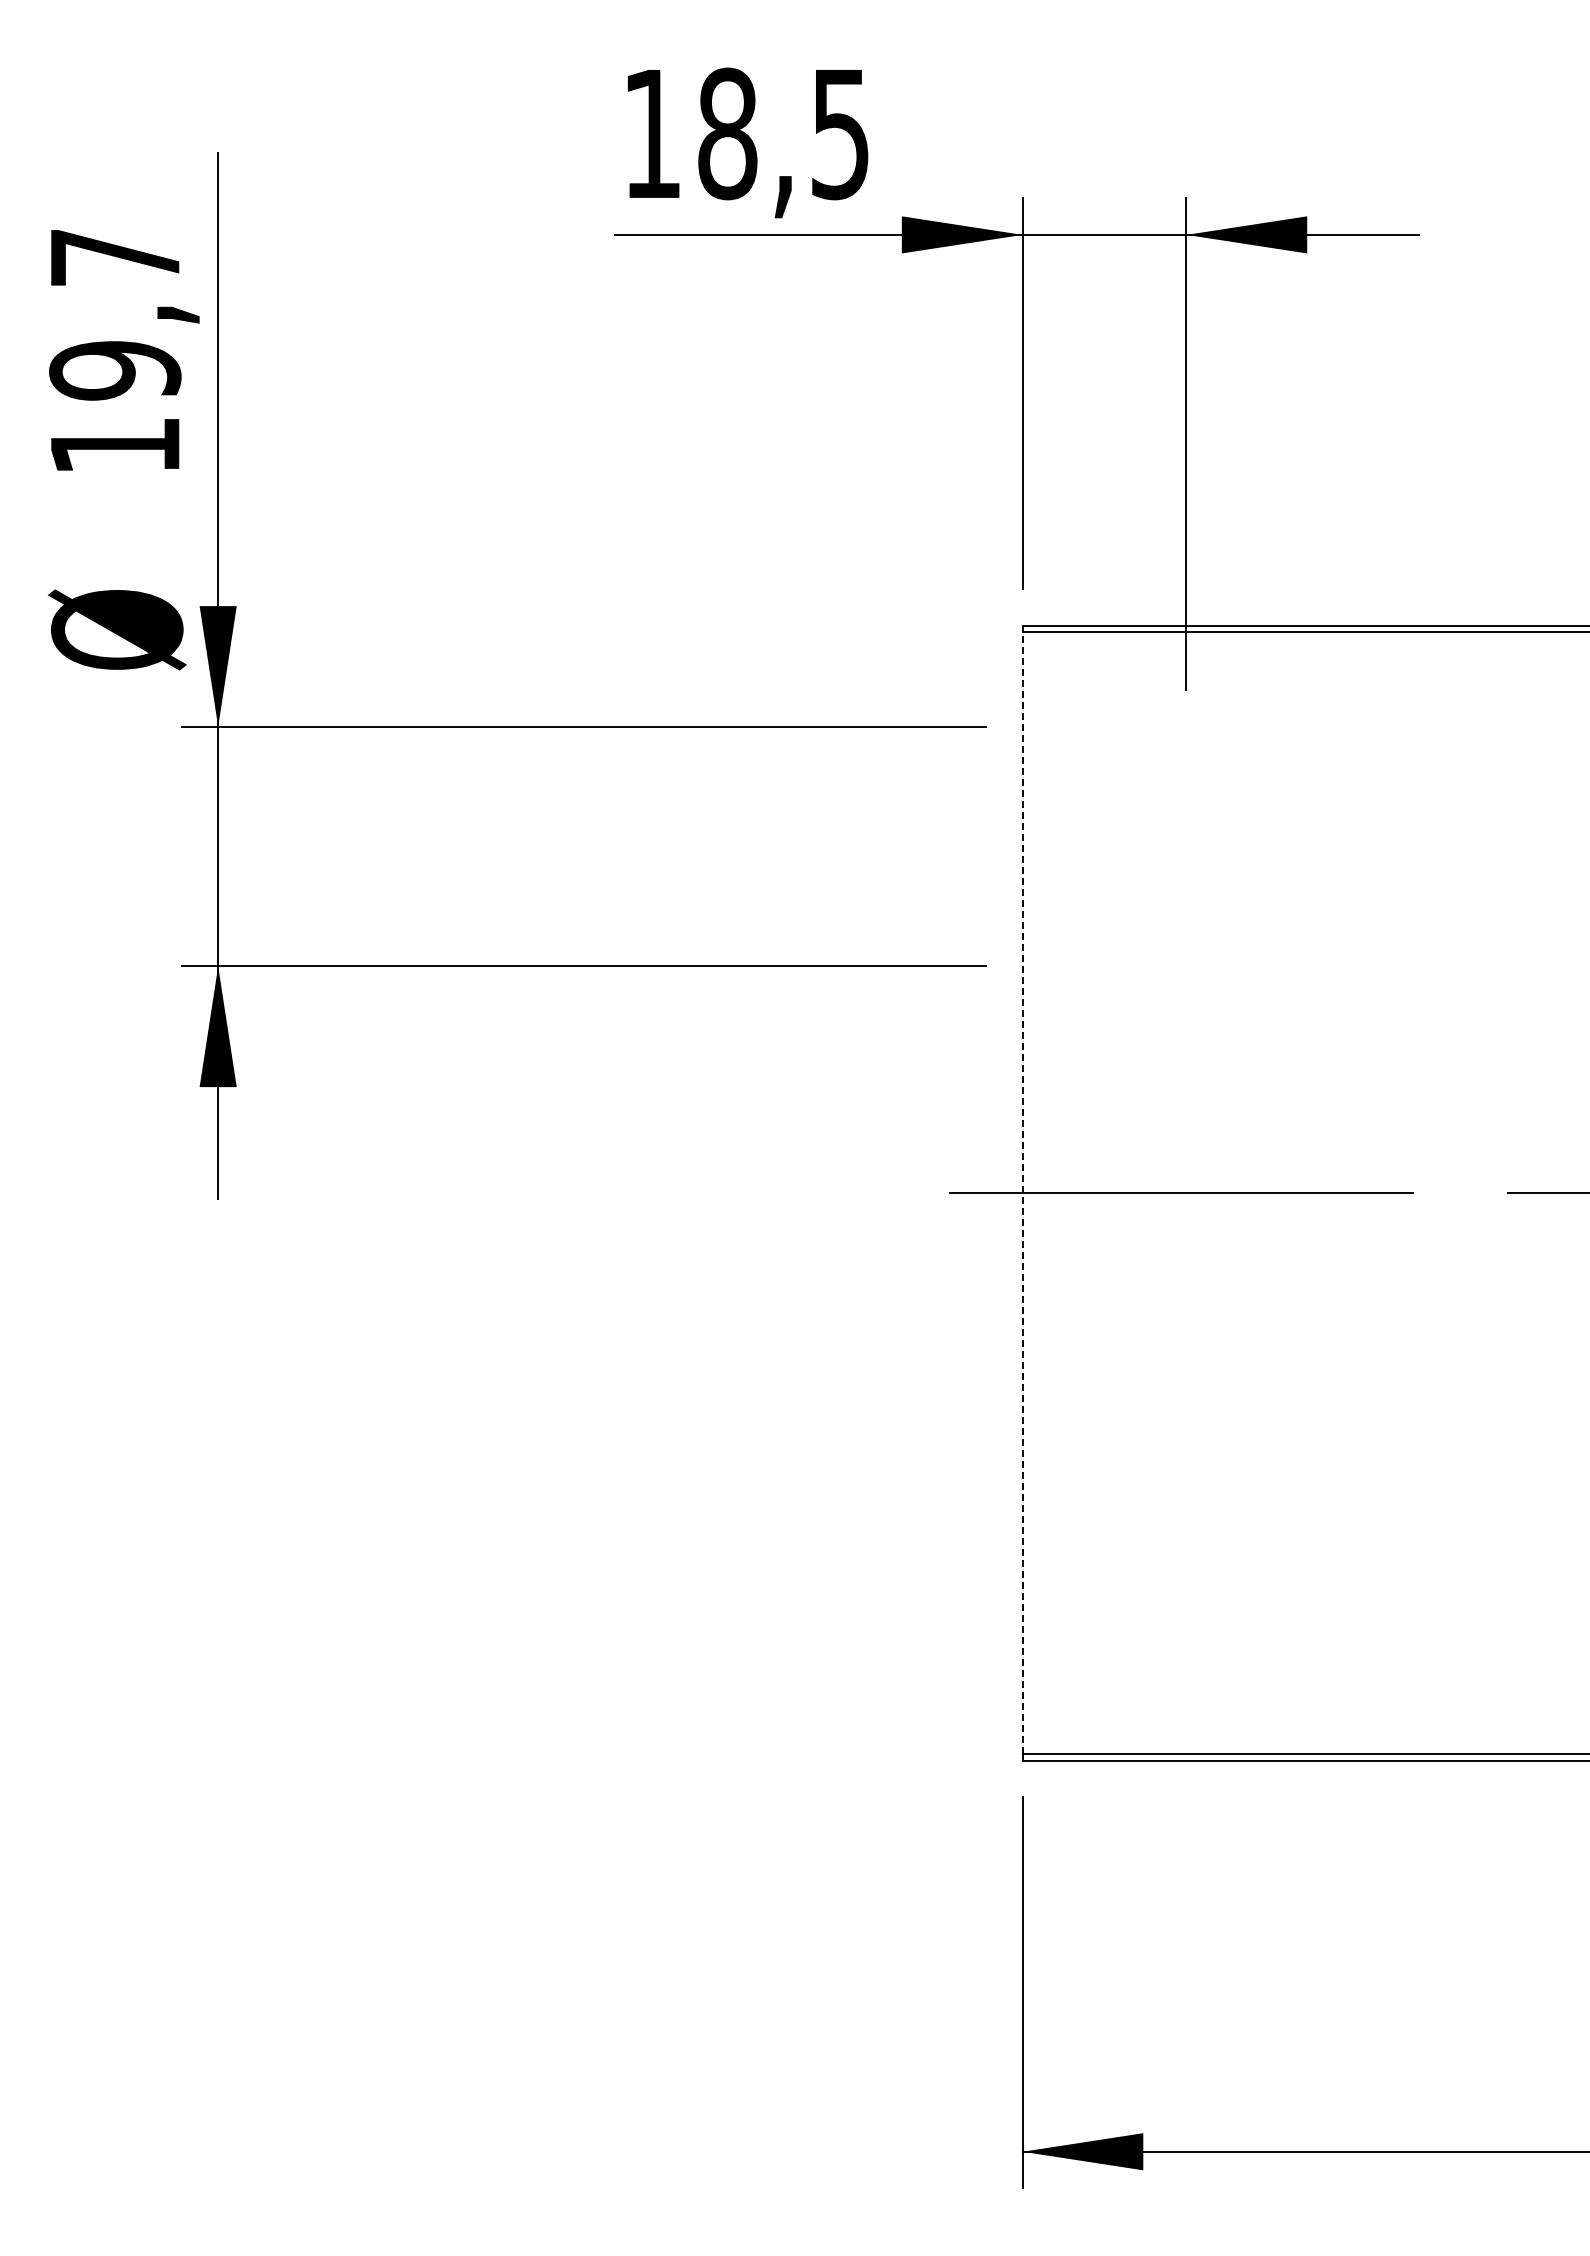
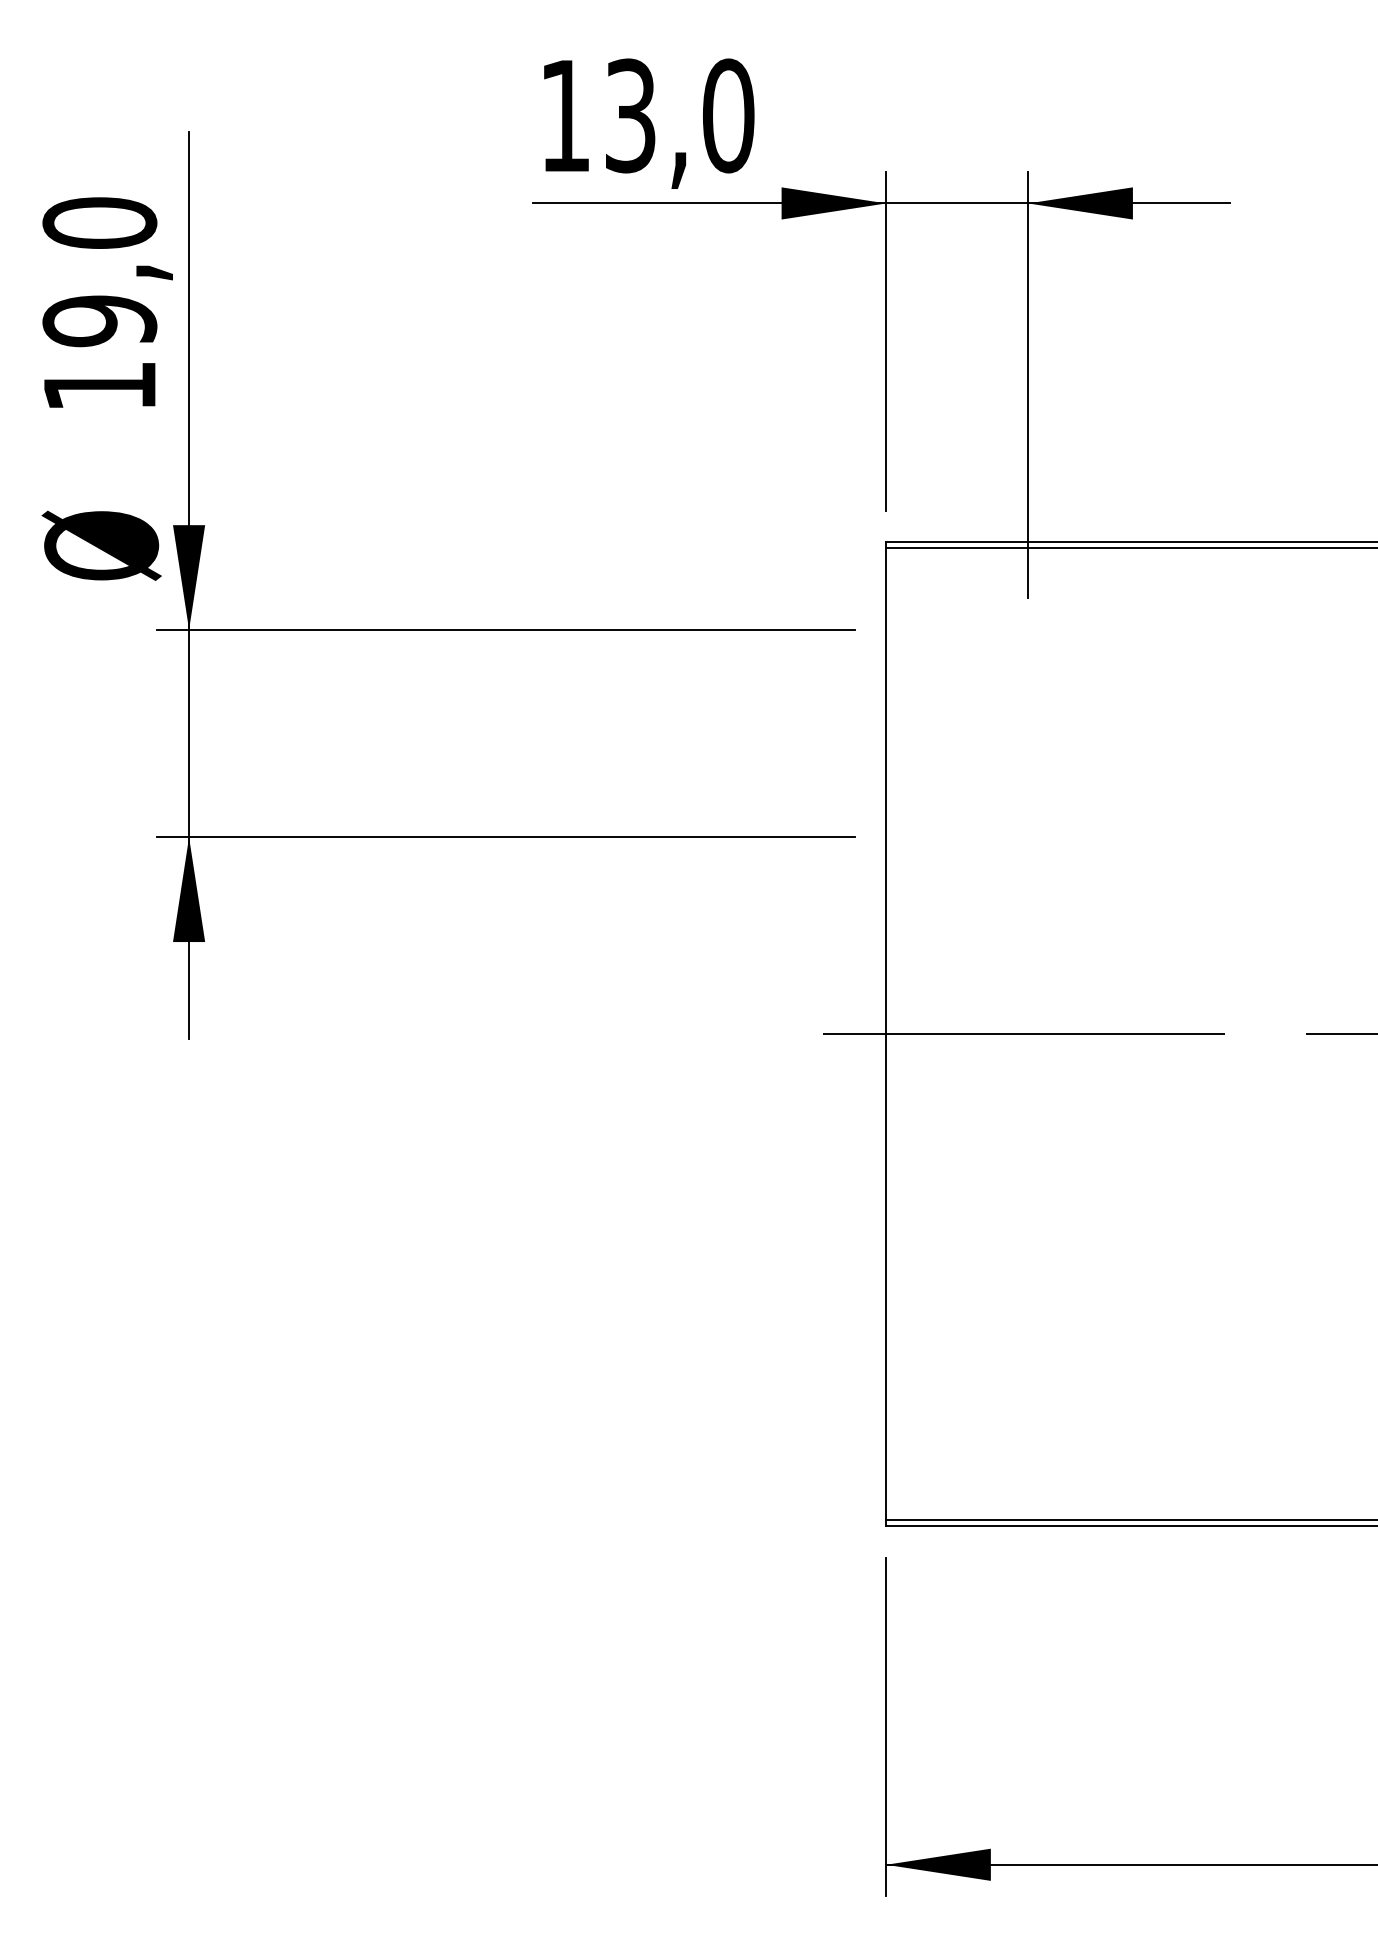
text: (784, 133) -> (679, 115), 18,5 -> 13,0
text: (115, 257) -> (100, 223), 19,7 -> 19,0
line: (1022, 1192) -> (886, 1033), dashed -> solid

